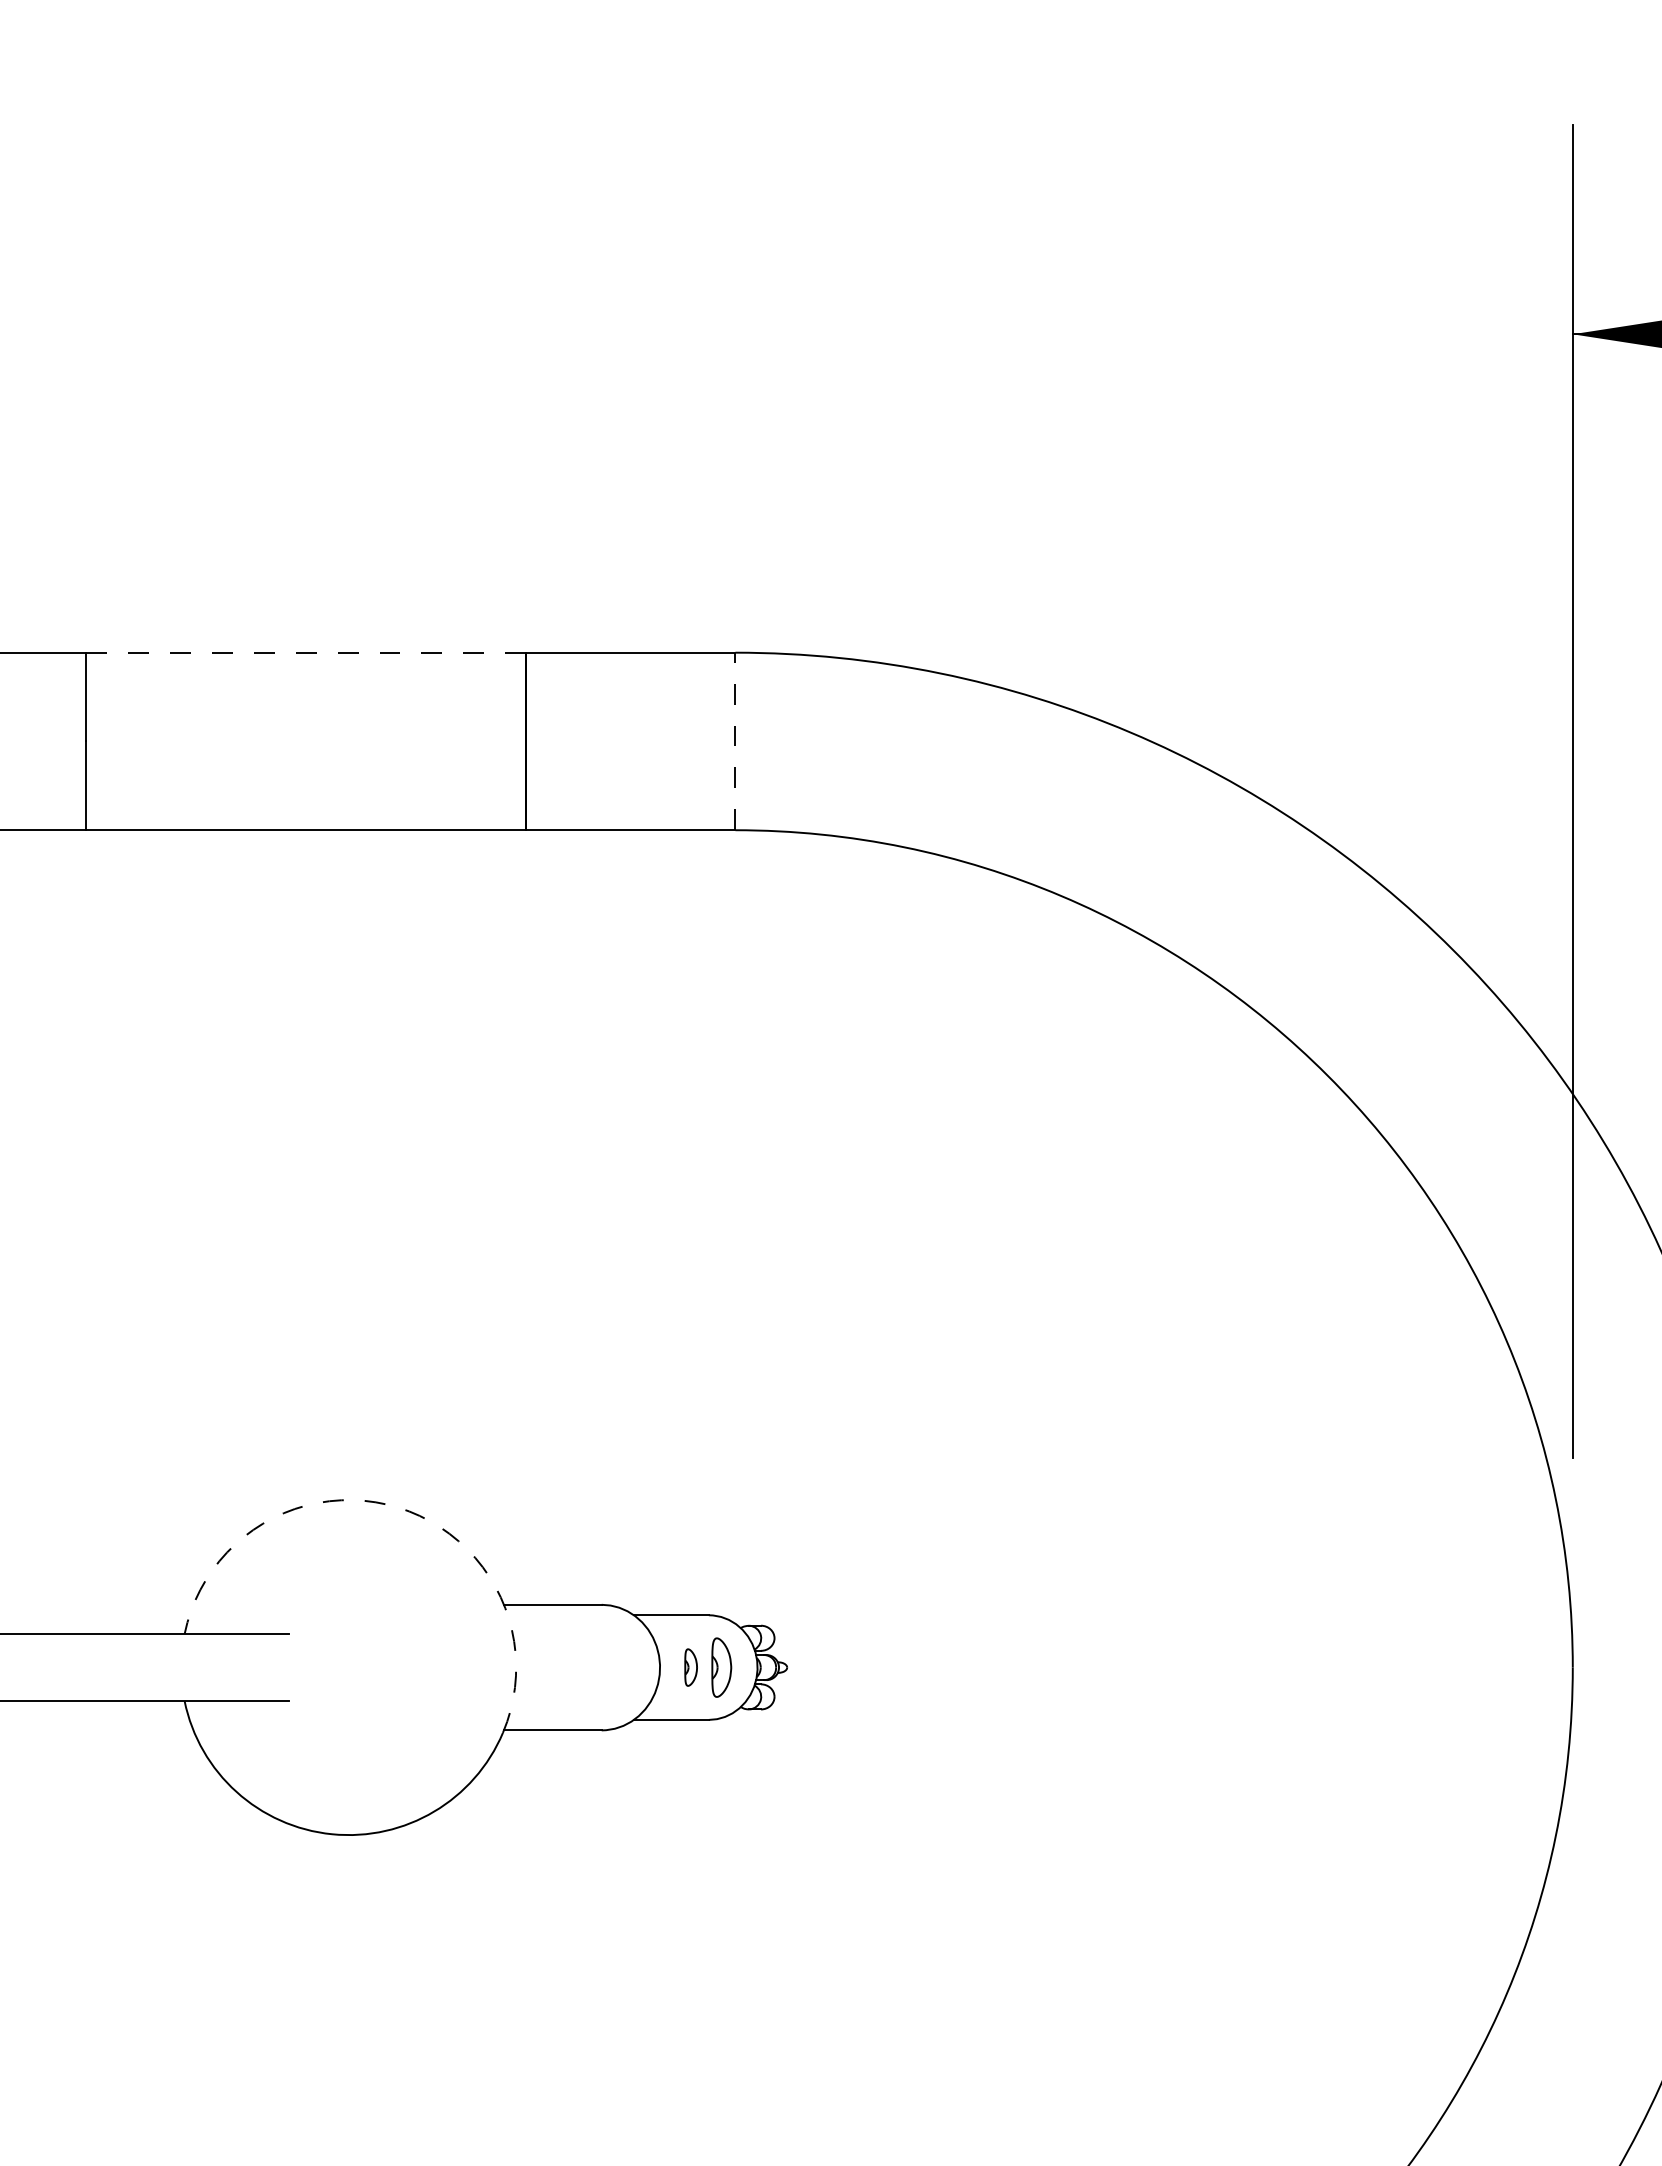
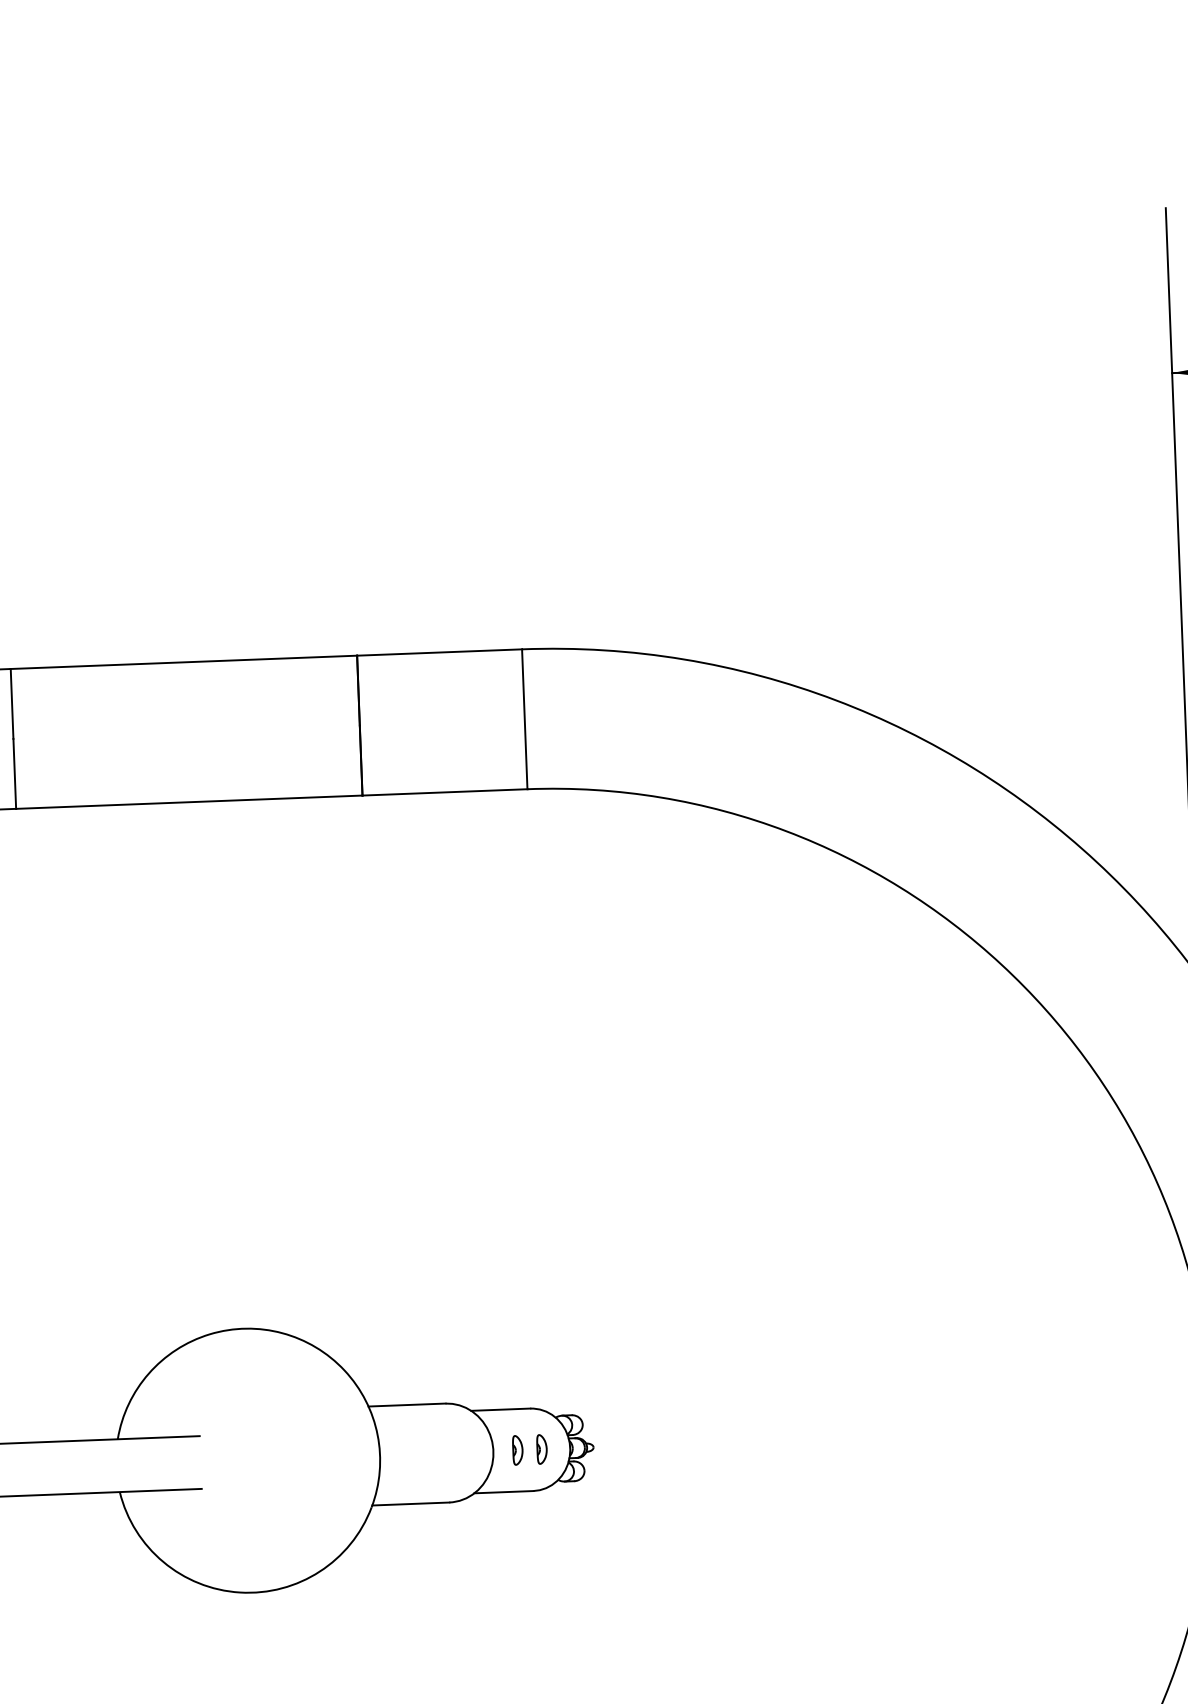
line: (306, 652) -> (184, 662), dashed -> solid
line: (735, 741) -> (524, 719), dashed -> solid
arc: (398, 1507) -> (282, 1333), dashed -> solid
part: (721, 1667) -> (541, 1449), size x0.62

